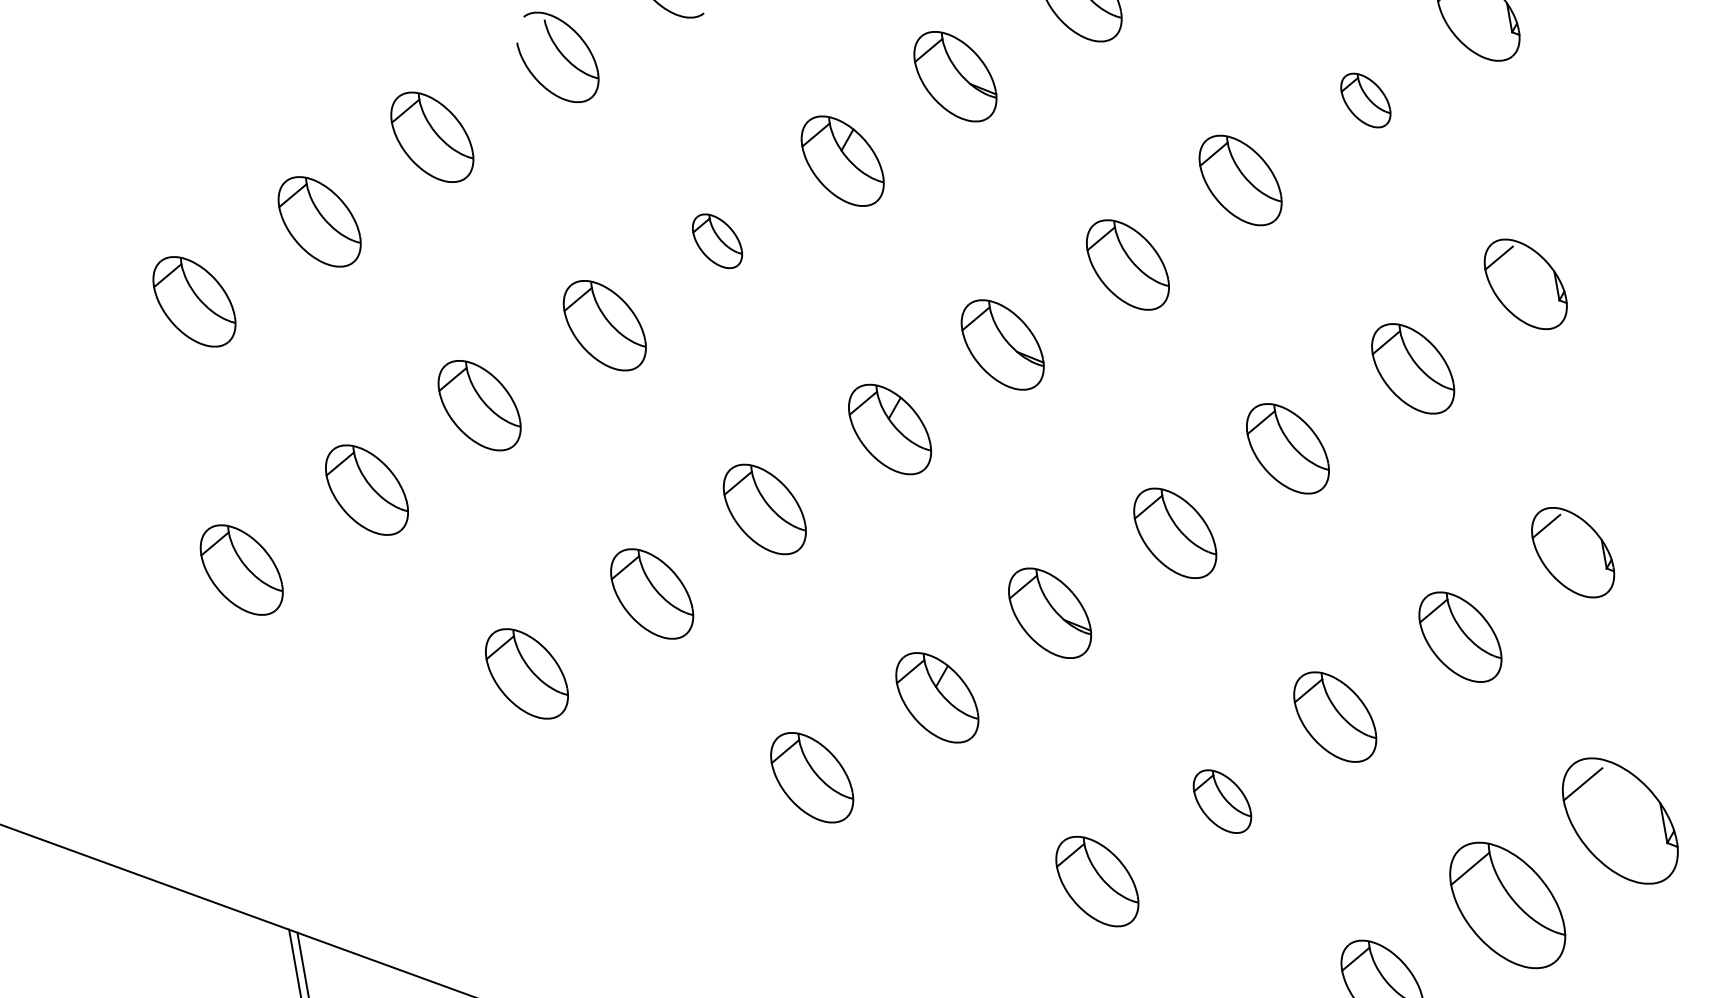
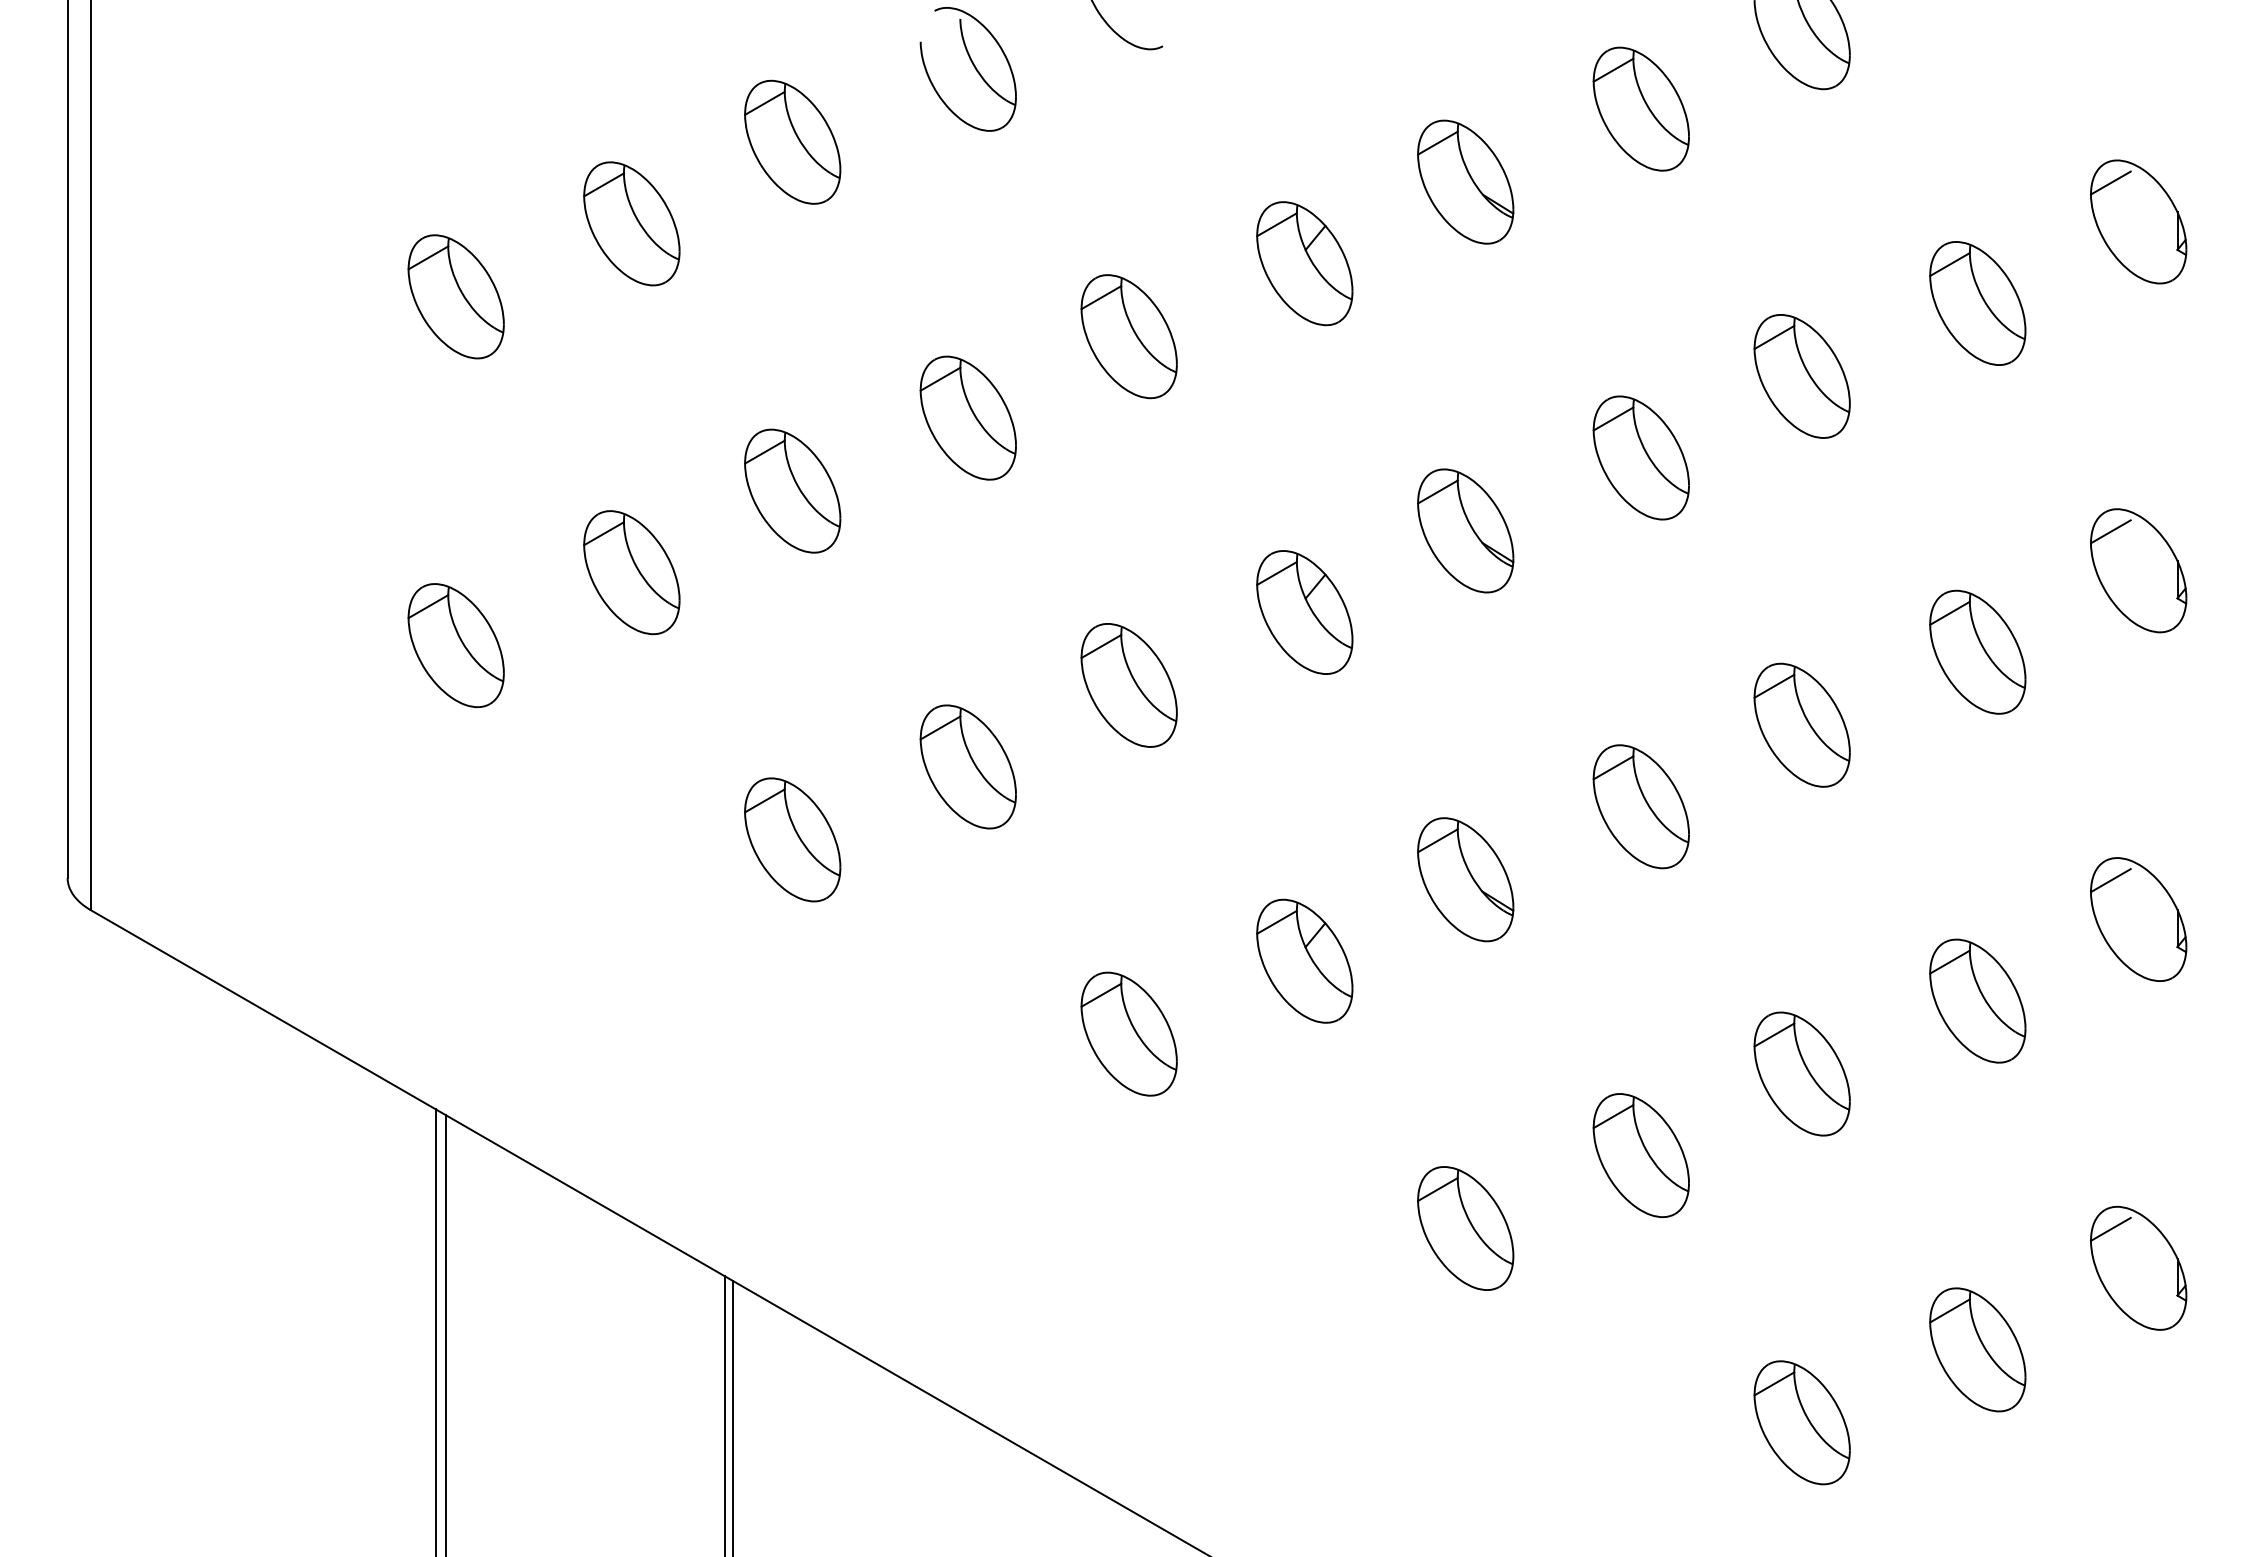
part: (1365, 100) -> (1977, 303), size x1.67
part: (716, 241) -> (1128, 336), size x1.67
part: (1221, 801) -> (1640, 1155), size x1.43
part: (1620, 820) -> (2138, 1267), size x0.71
part: (1507, 905) -> (1977, 1349), size x0.71

